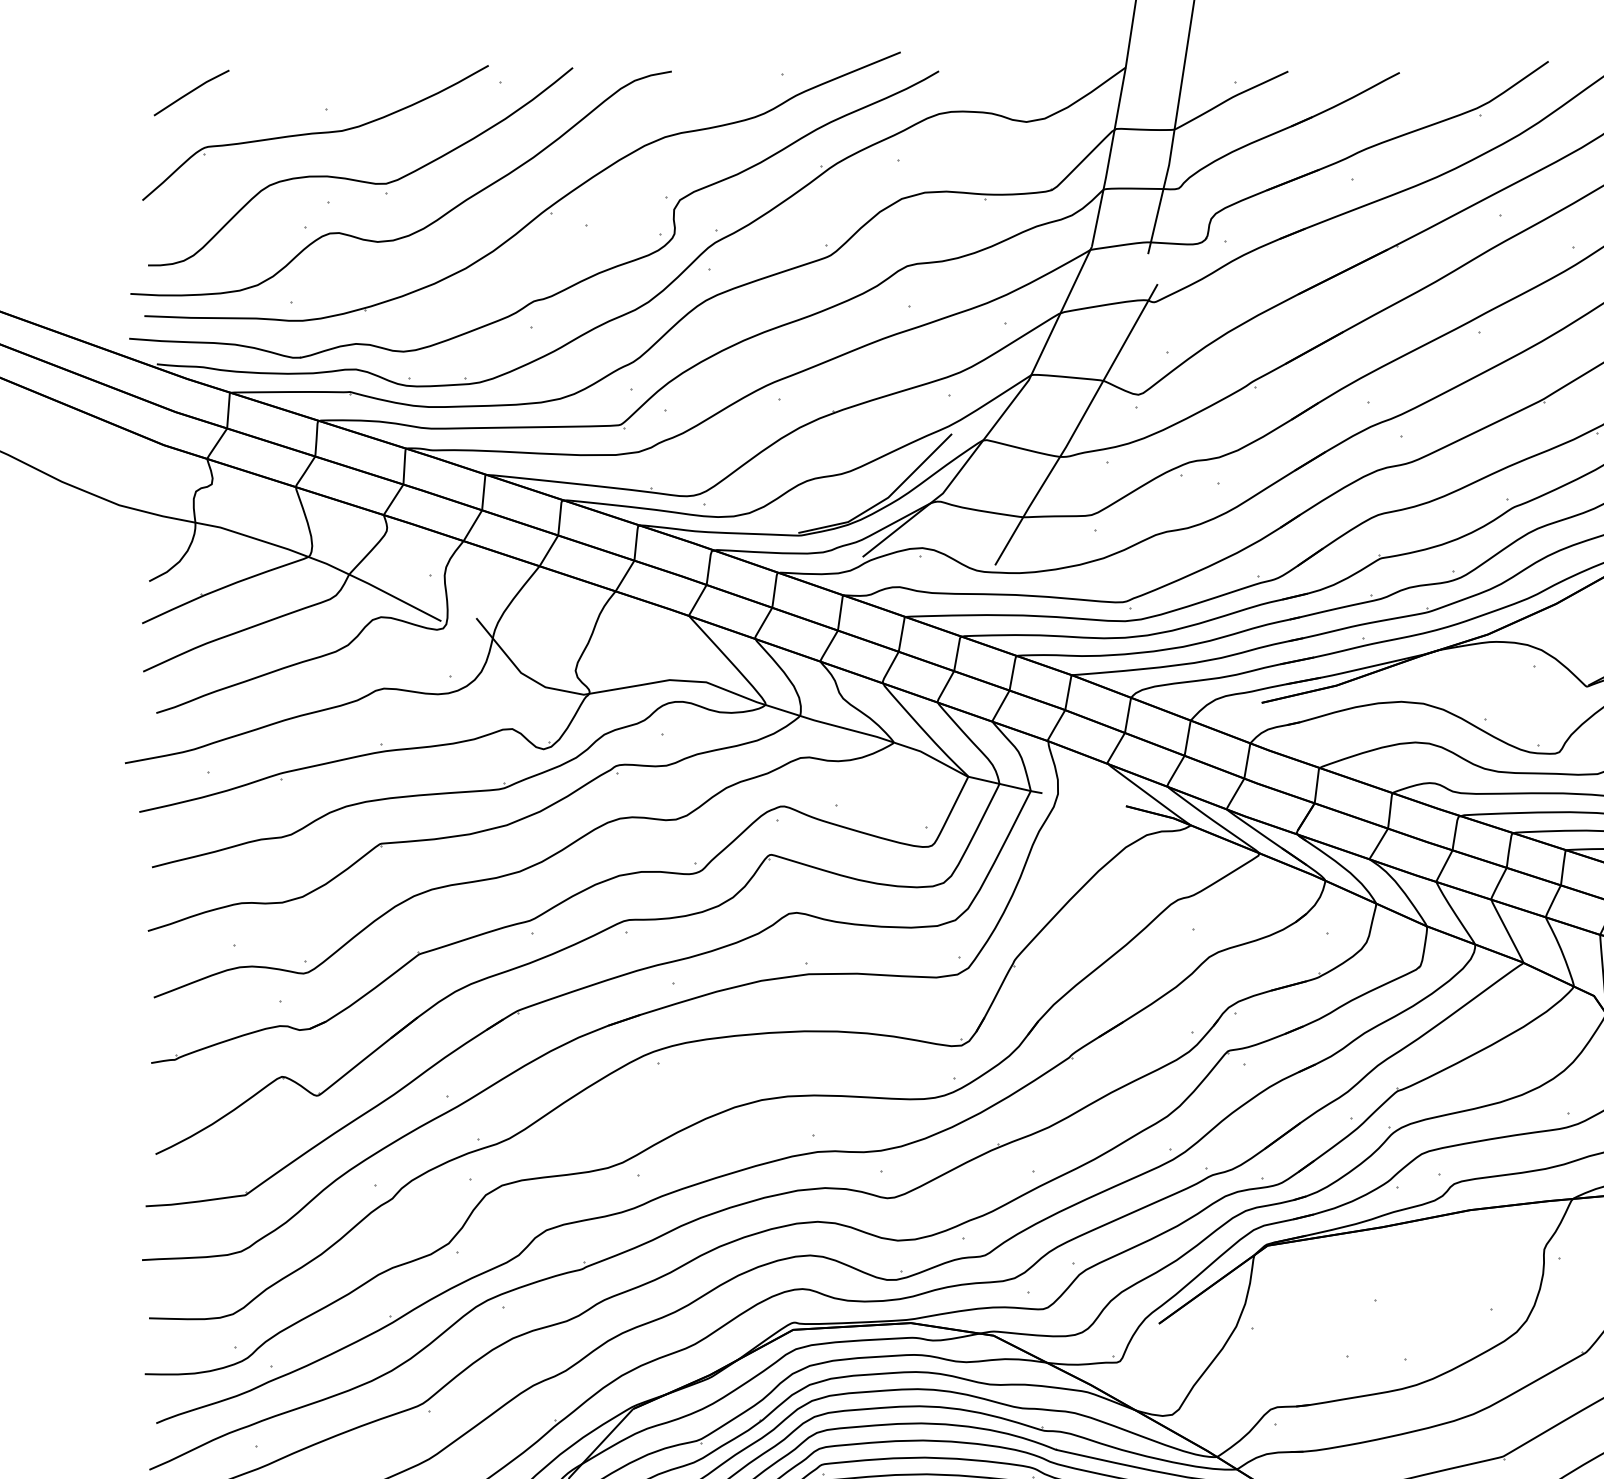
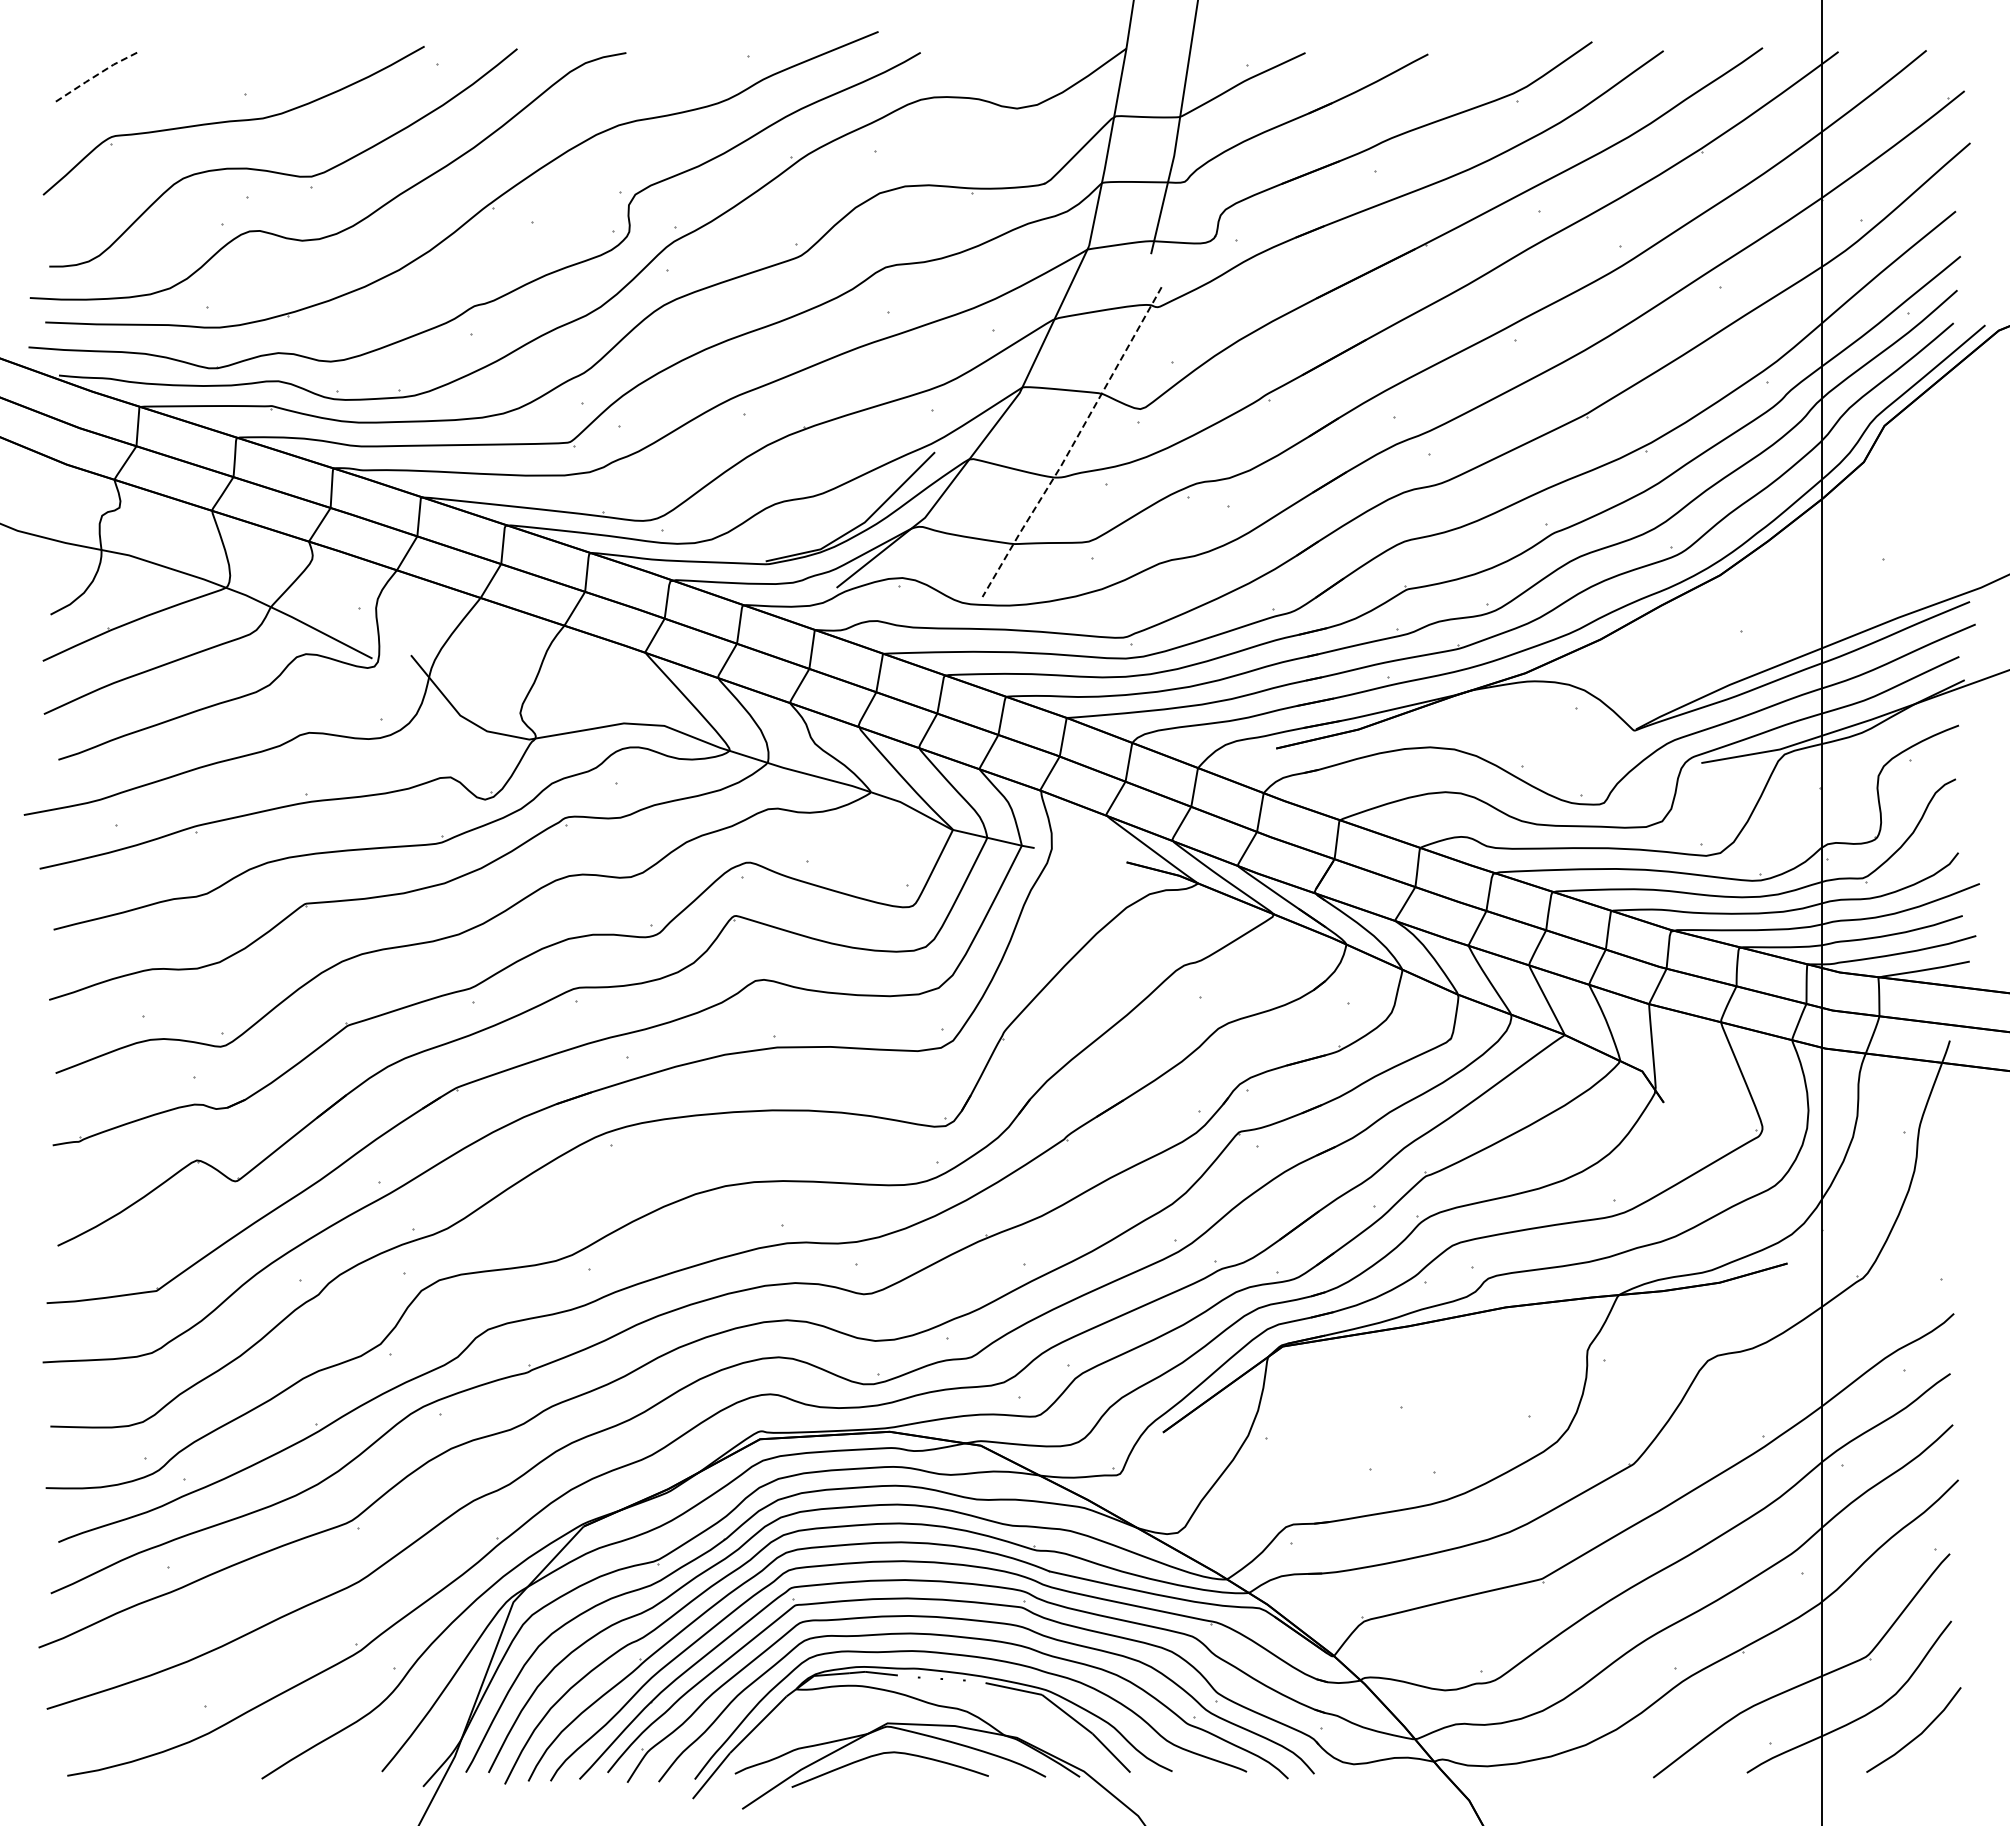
line: (190, 91) -> (96, 75), solid -> dashed
line: (1077, 426) -> (1073, 444), solid -> dashed

